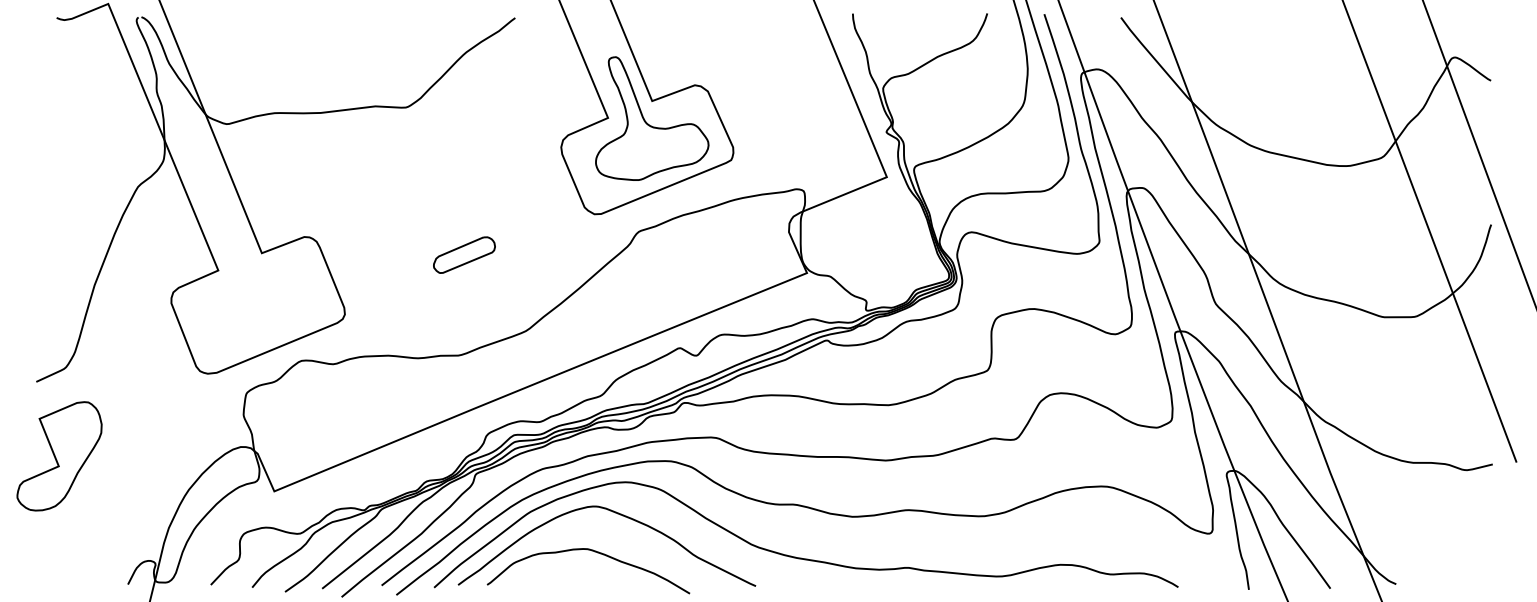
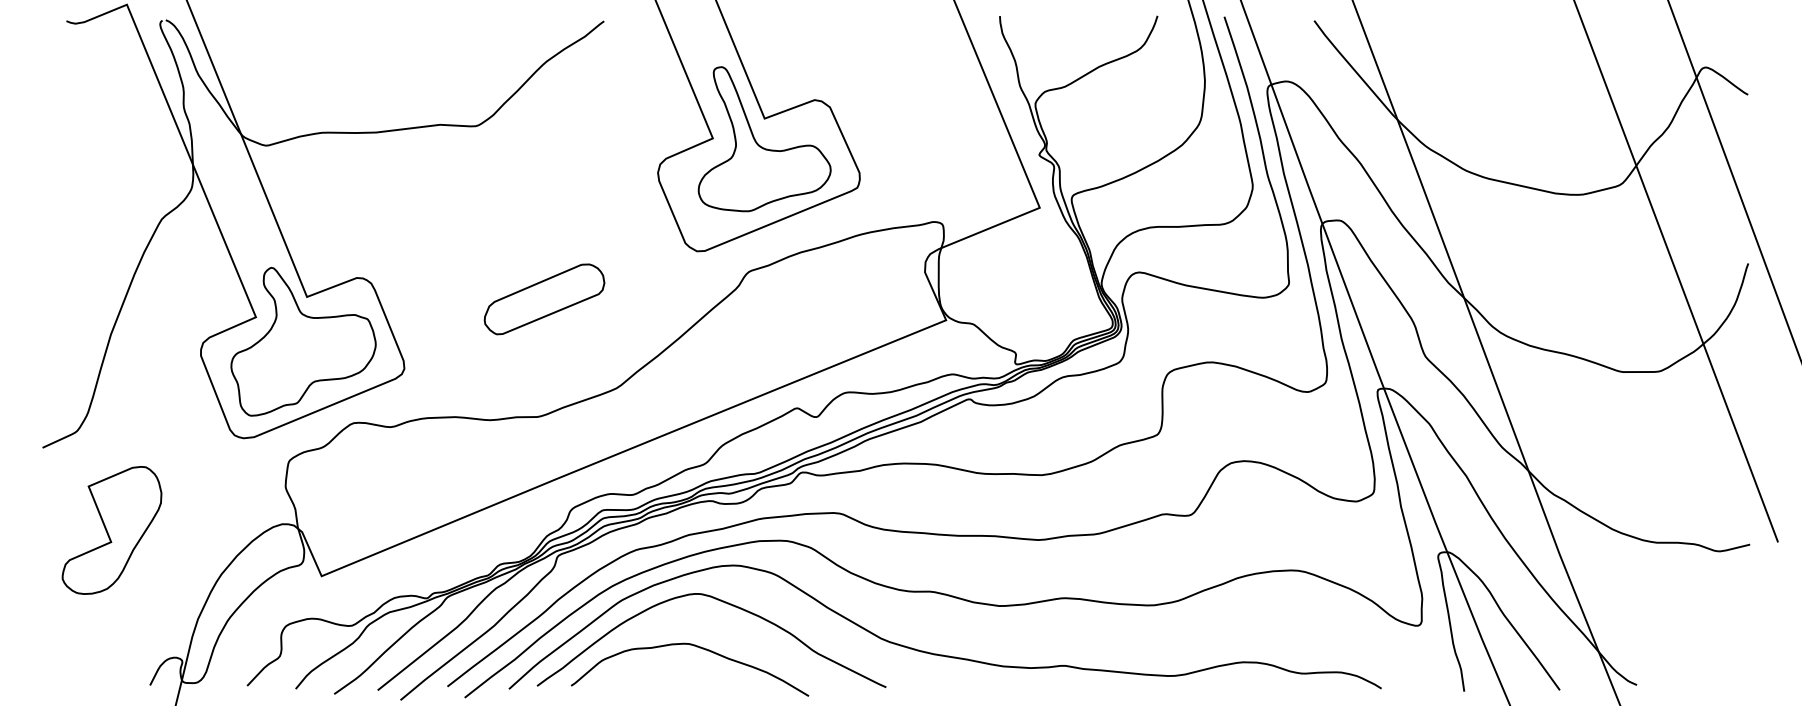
part: (464, 254) -> (544, 298), size x1.67
part: (258, 291) -> (303, 341), added
part: (59, 456) -> (111, 530), moved

